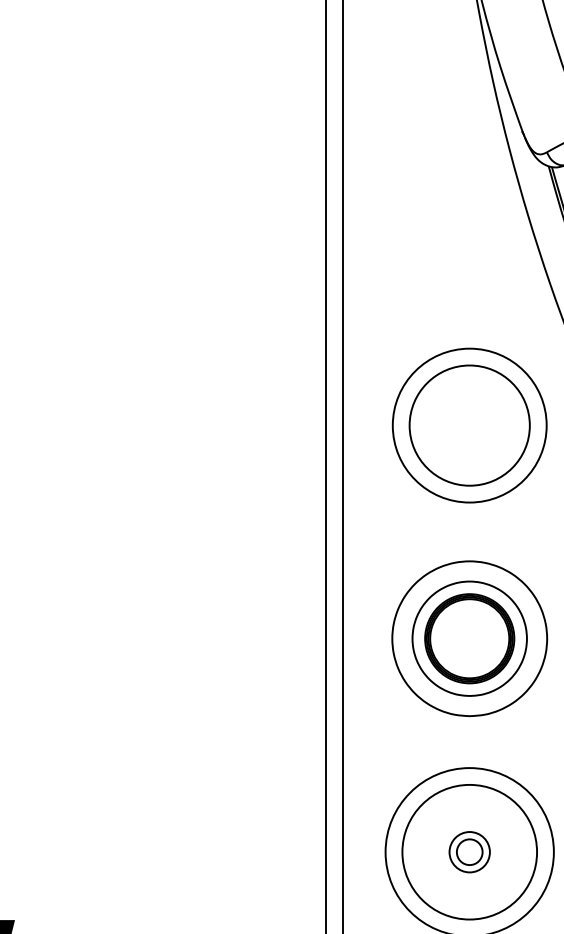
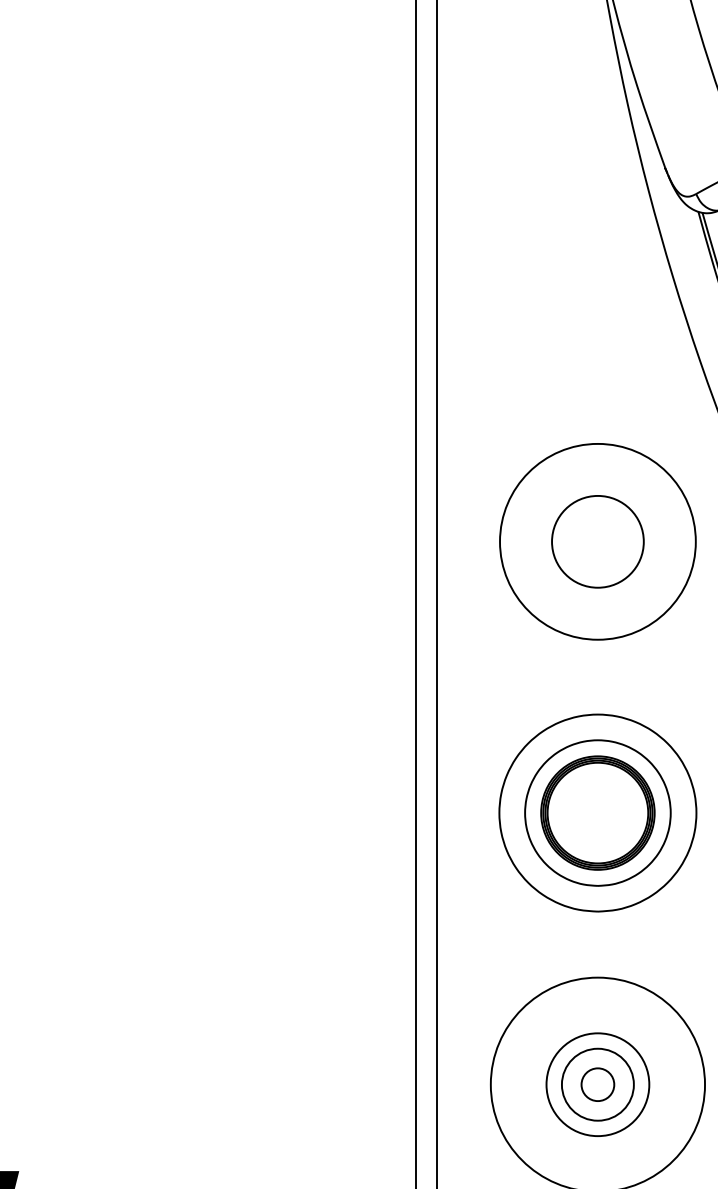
circle: (469, 425) -> (597, 541), size x0.6
circle: (469, 851) -> (597, 1083), size x0.6
circle: (469, 852) -> (597, 1085), size x1.4

